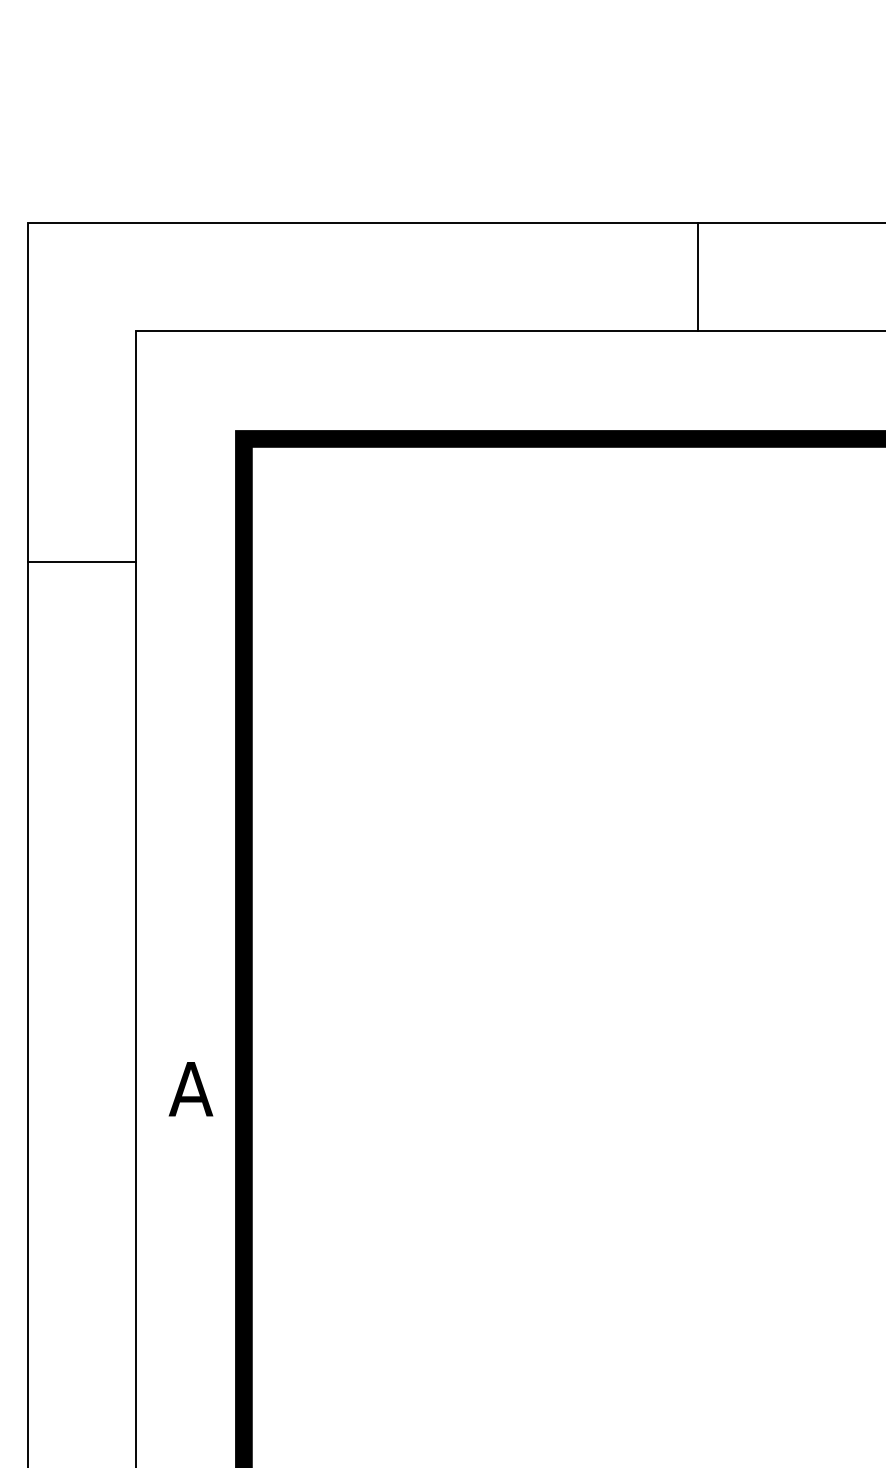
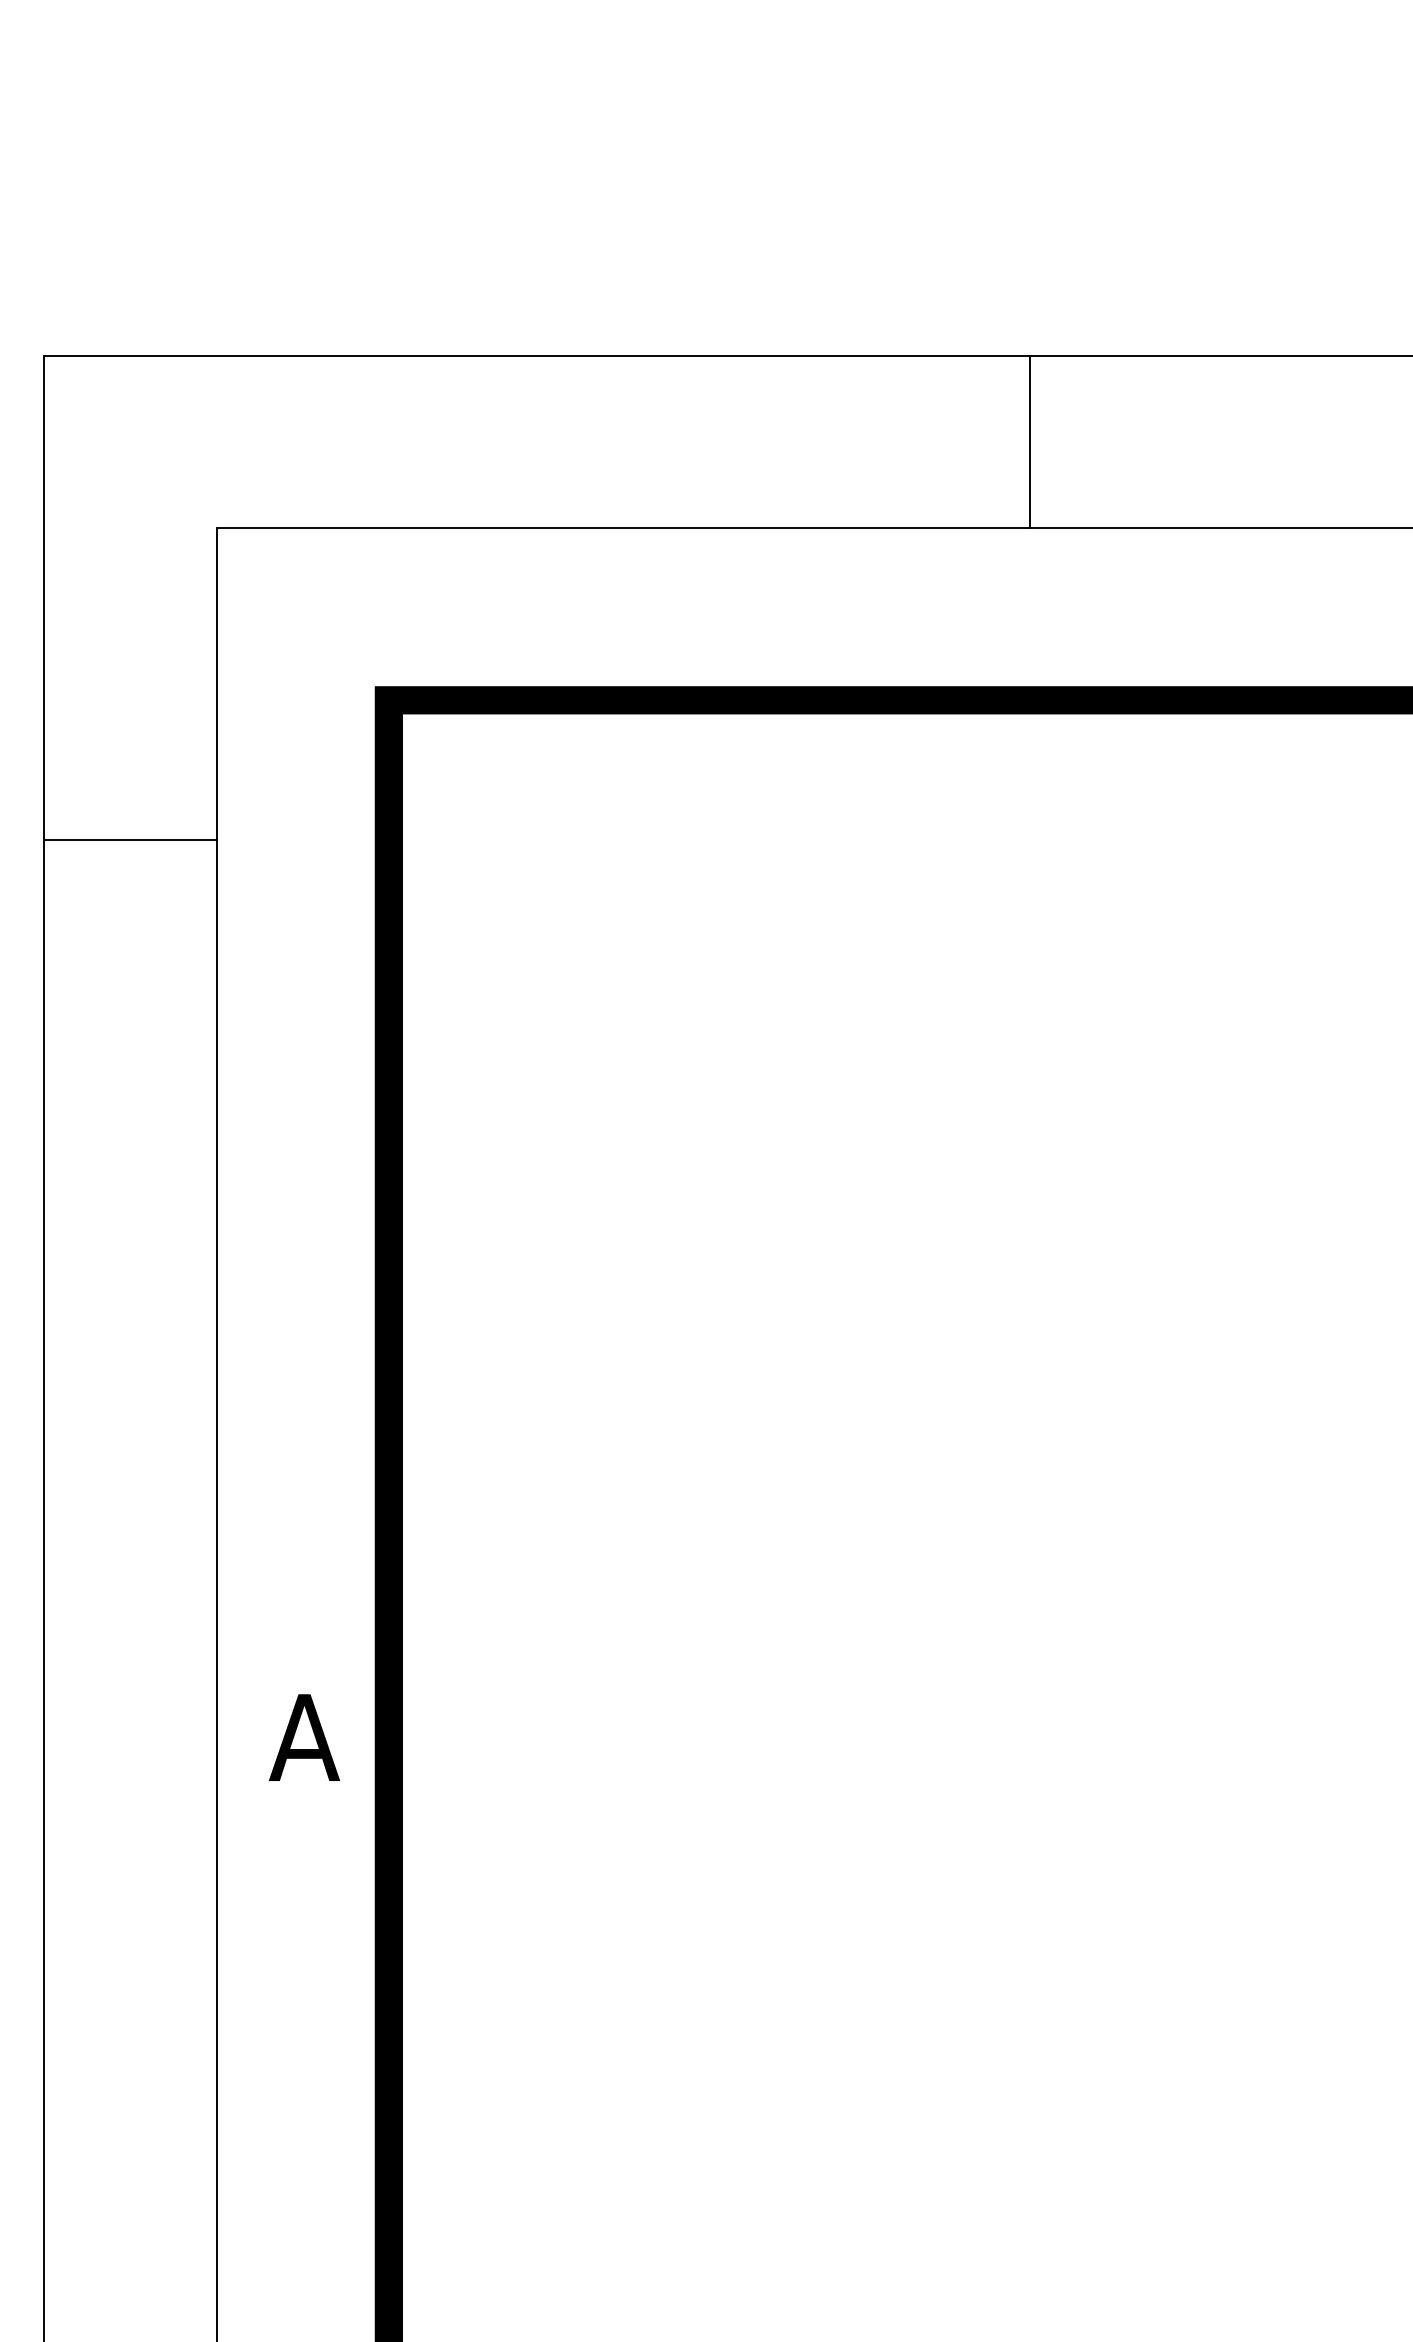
line: (697, 276) -> (1029, 441), moved
line: (81, 562) -> (129, 839), moved

